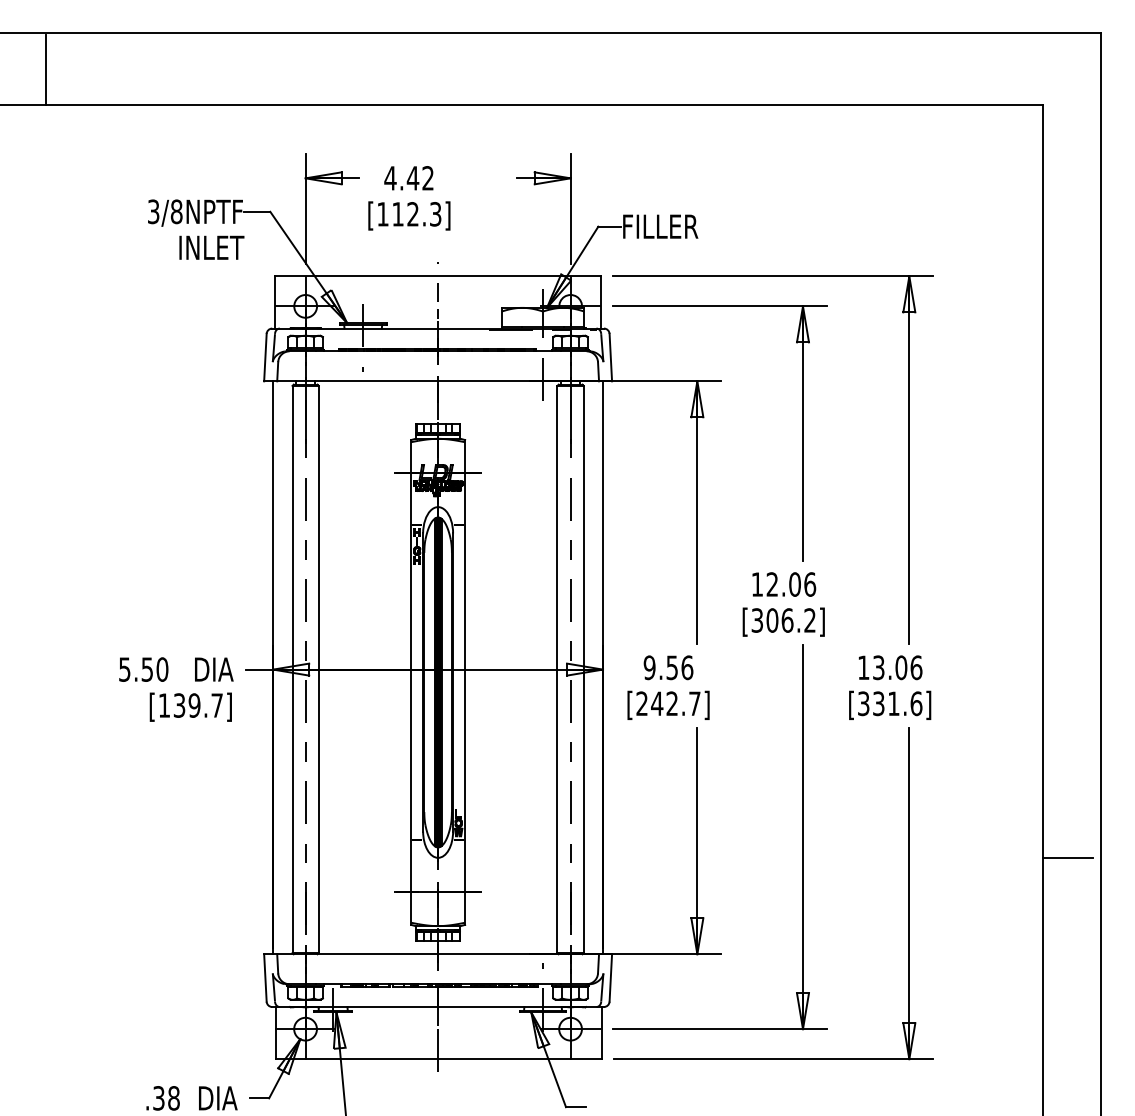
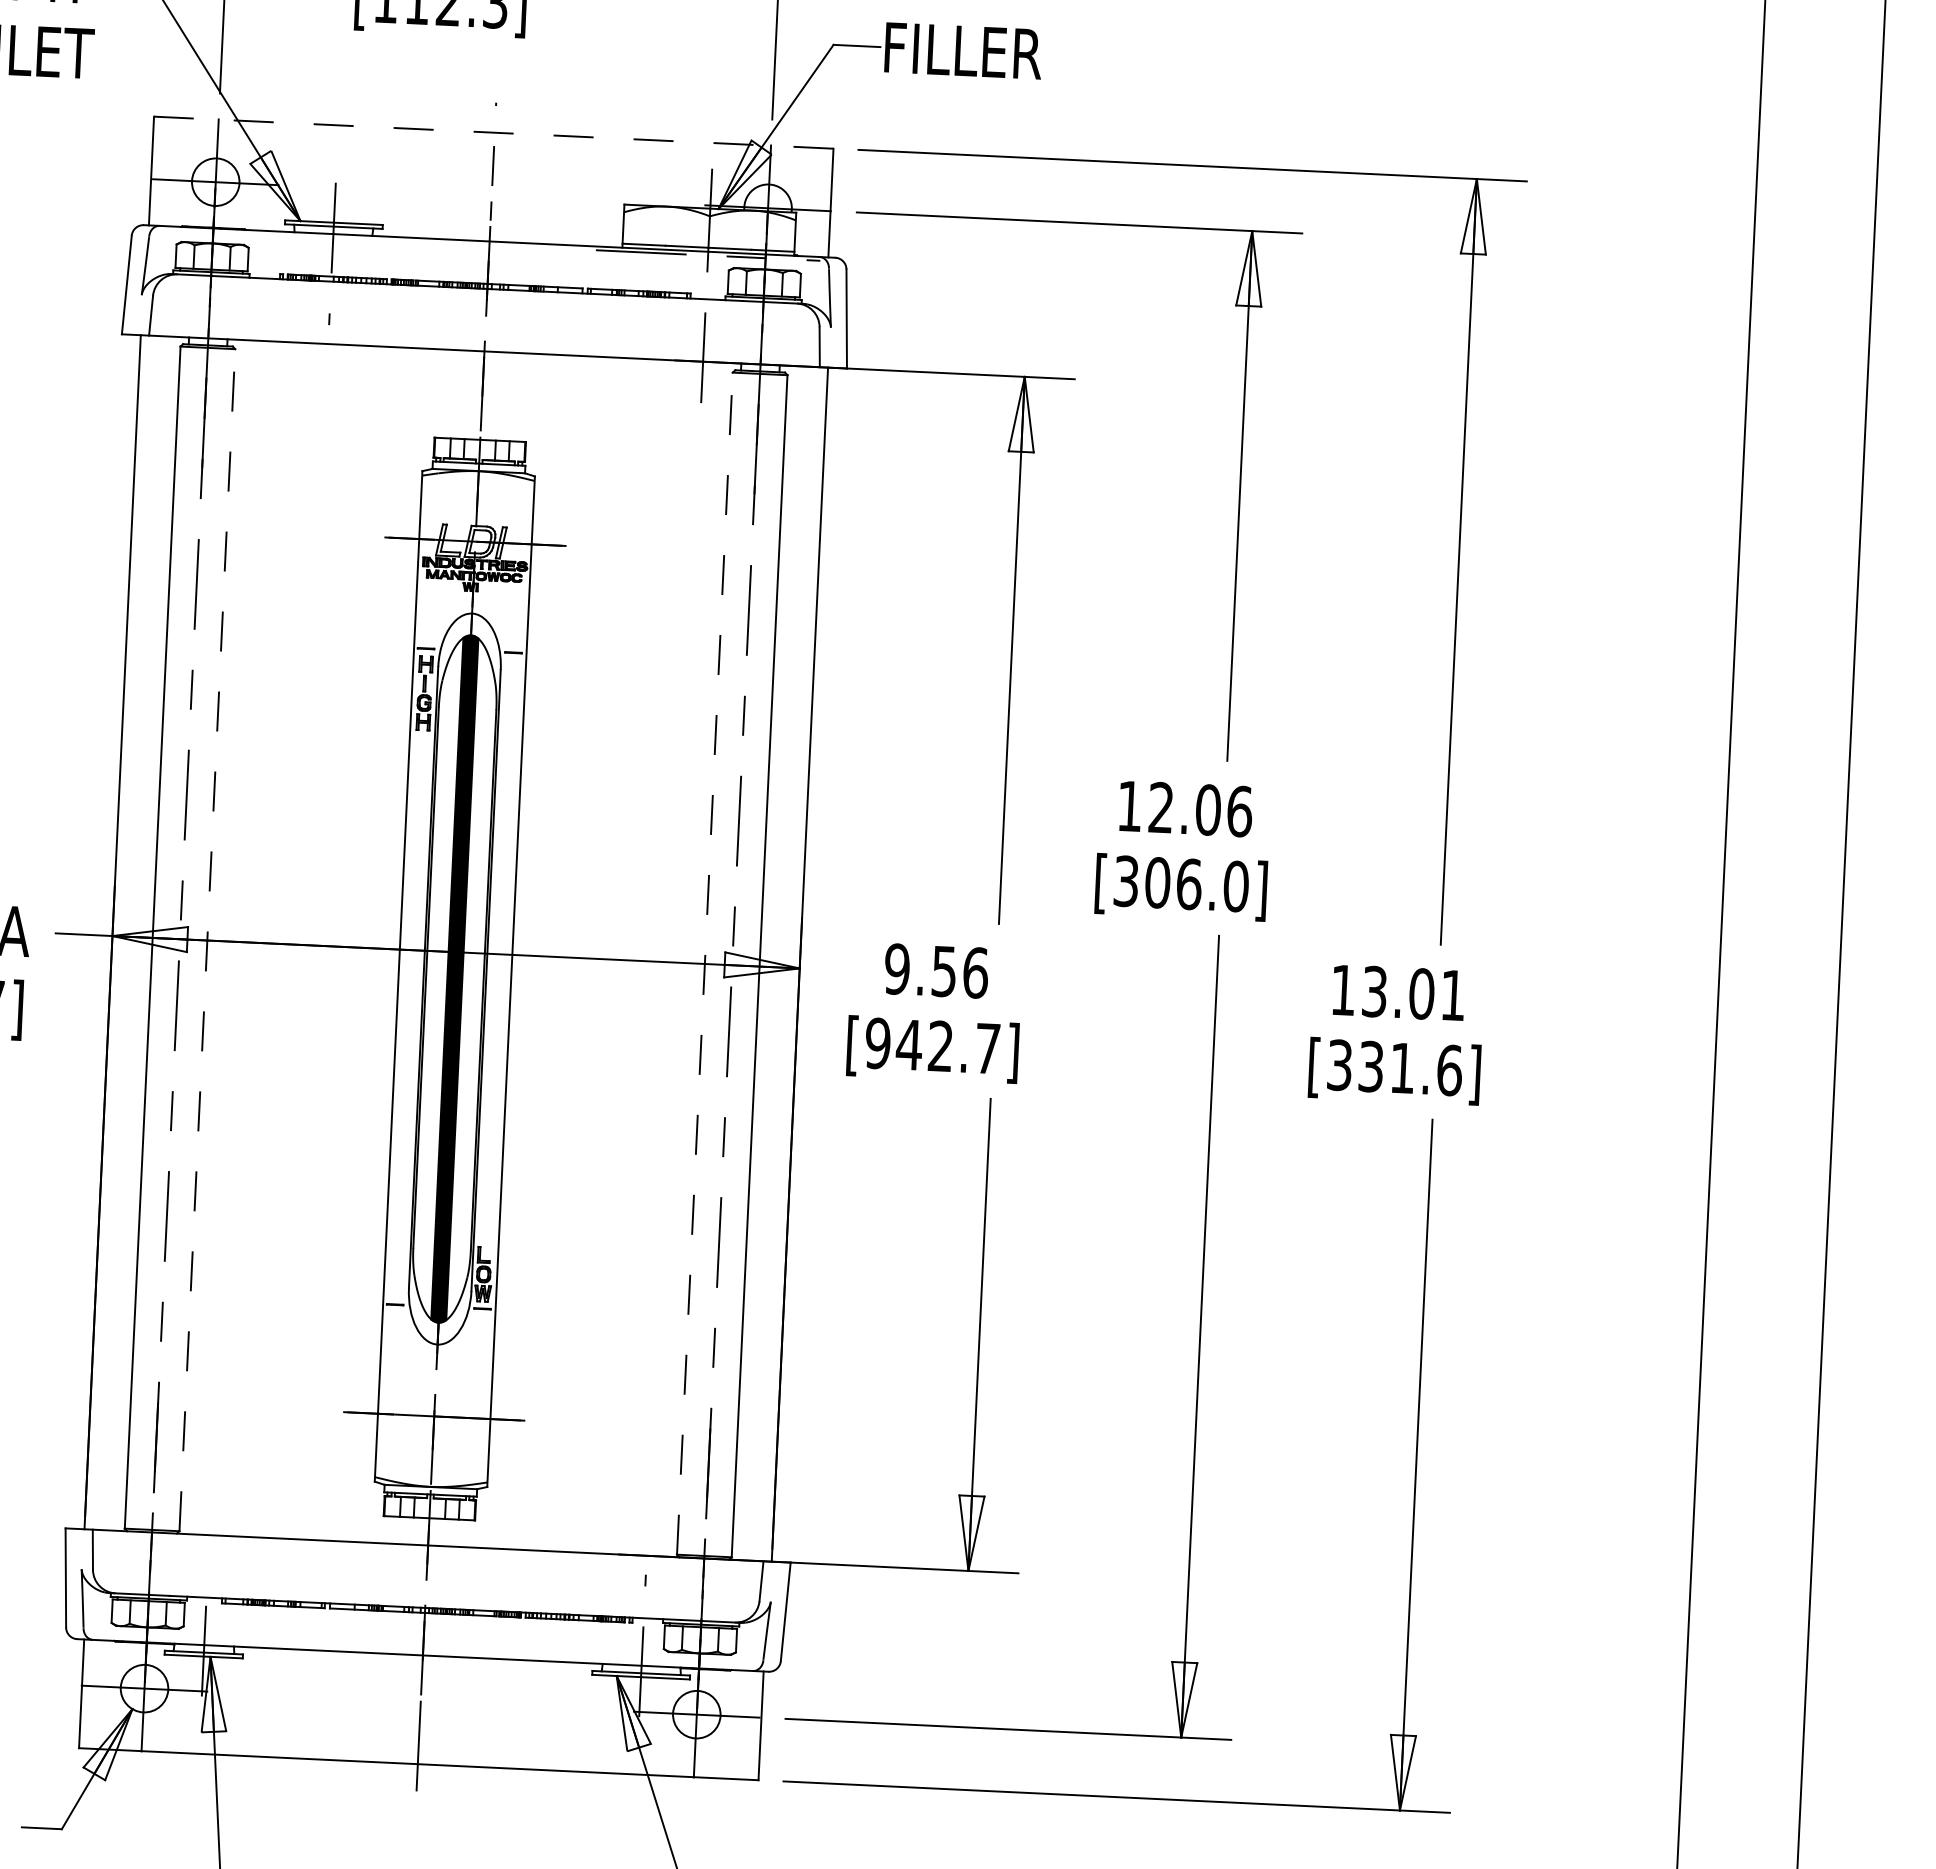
line: (437, 276) -> (493, 132), solid -> dashed
text: (810, 620) -> (1237, 886), [306.2] -> [306.0]
text: (916, 667) -> (1453, 994), 13.06 -> 13.01
line: (318, 669) -> (206, 940), solid -> dashed
line: (557, 669) -> (704, 963), solid -> dashed
text: (642, 703) -> (878, 1042), [242.7] -> [942.7]
line: (1068, 858) -> (1751, 1407), removed

